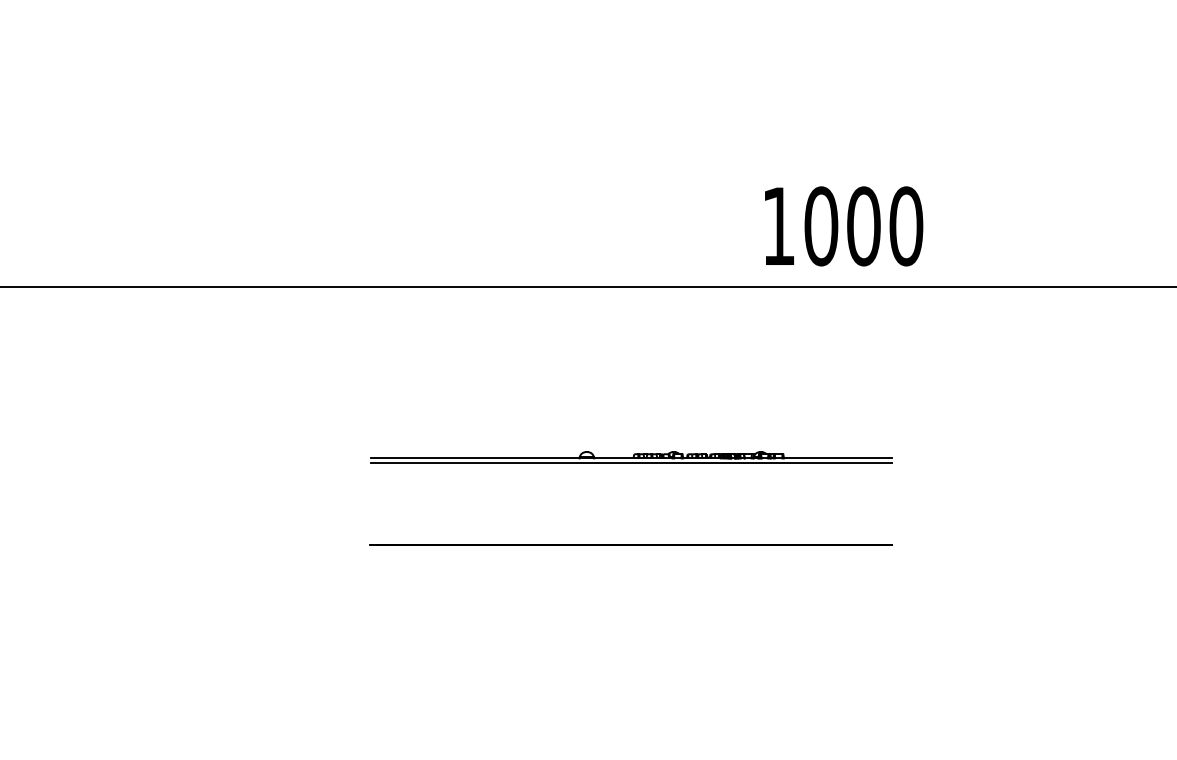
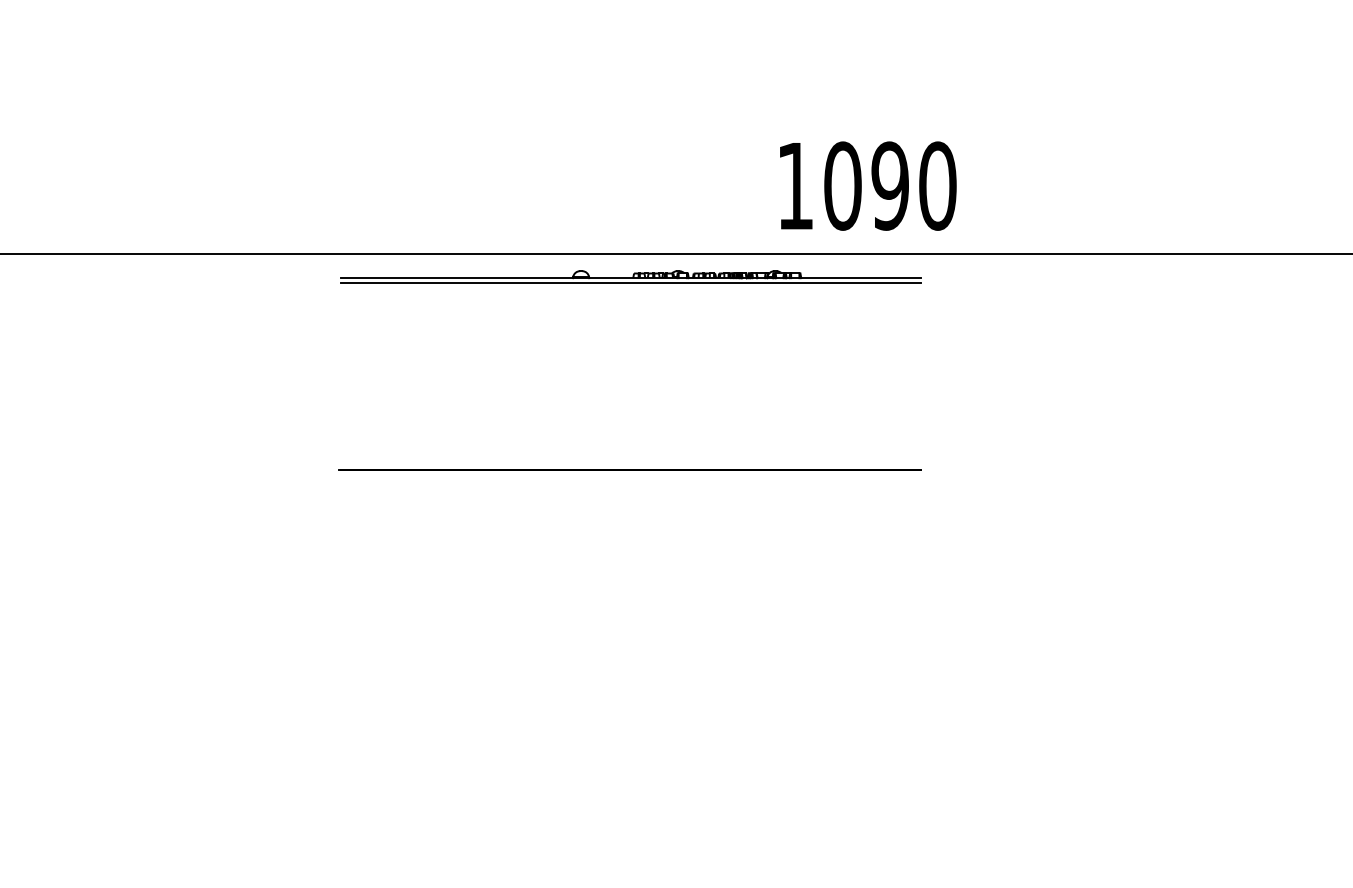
text: (863, 225) -> (890, 185), 1000 -> 1090
part: (631, 456) -> (630, 276), moved
line: (630, 544) -> (629, 469), moved

